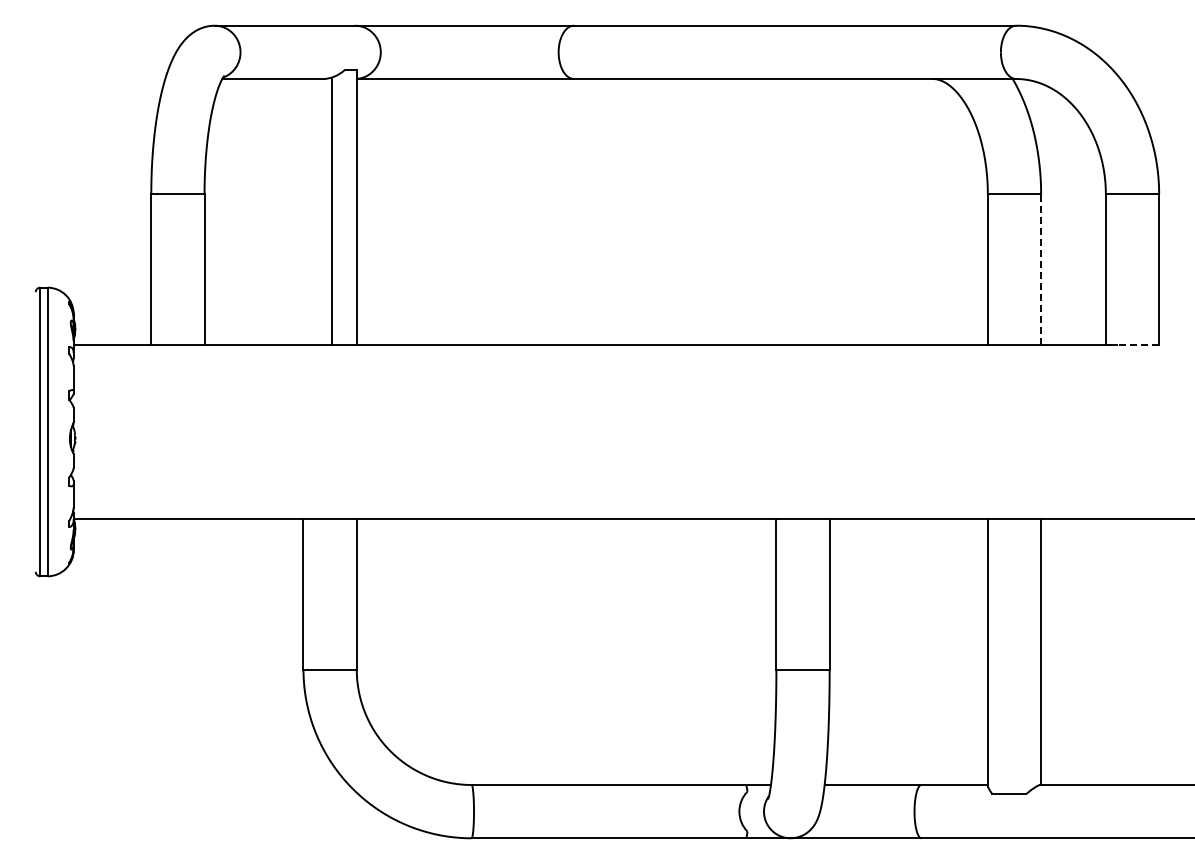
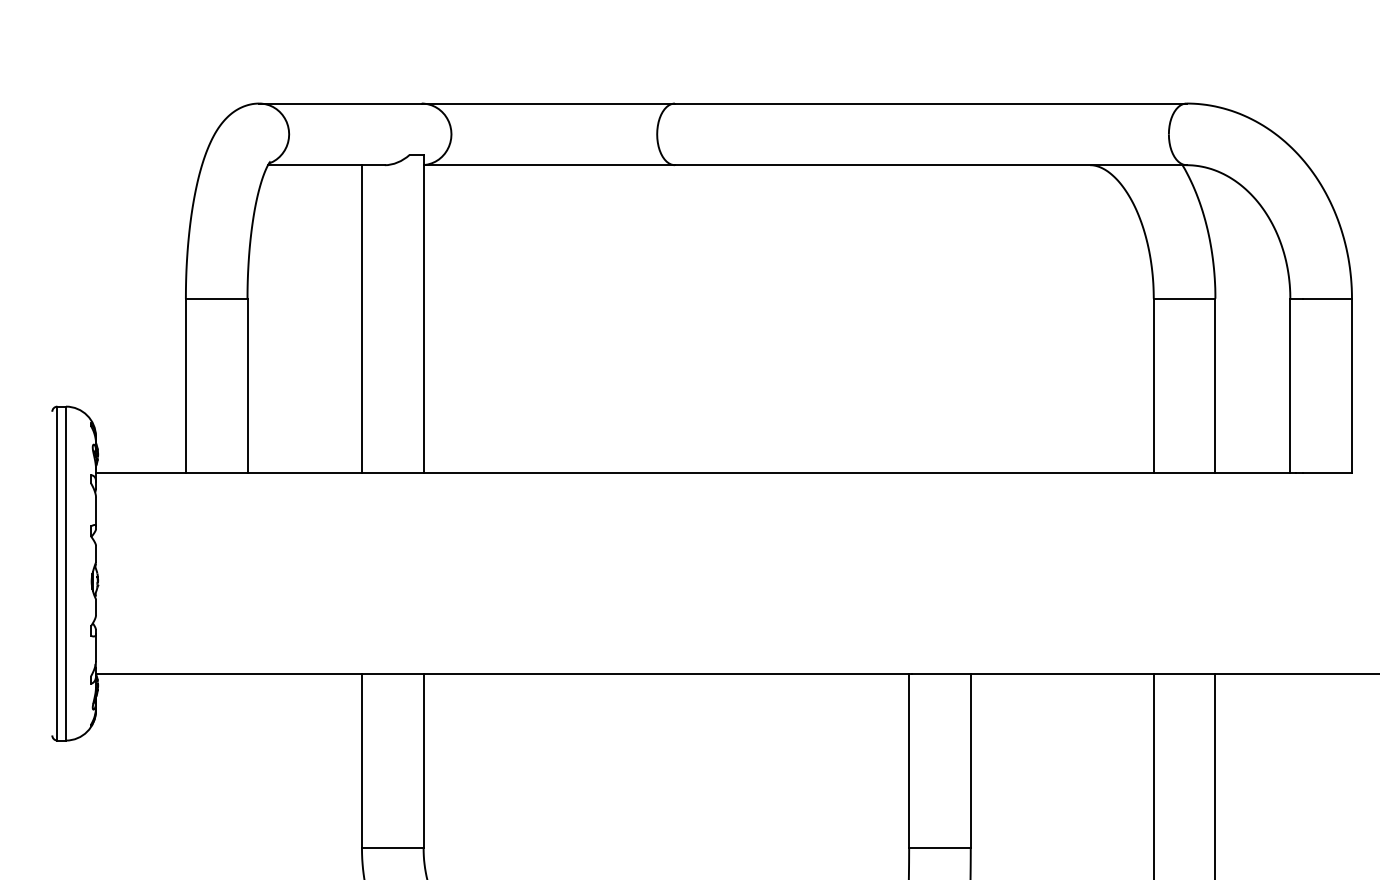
line: (332, 212) -> (361, 319), moved
line: (1041, 269) -> (1215, 385), dashed -> solid
line: (1138, 345) -> (1328, 473), dashed -> solid

